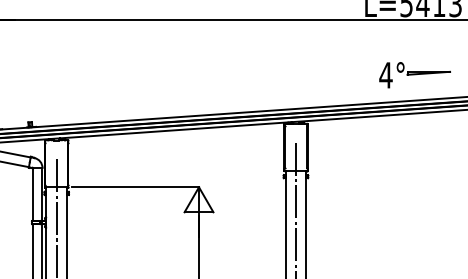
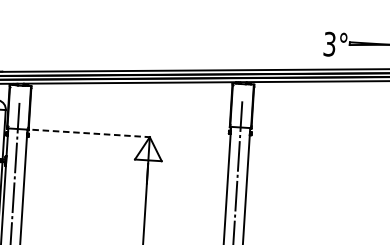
text: (385, 75) -> (329, 44), 4° -> 3°
line: (136, 187) -> (91, 133), solid -> dashed

